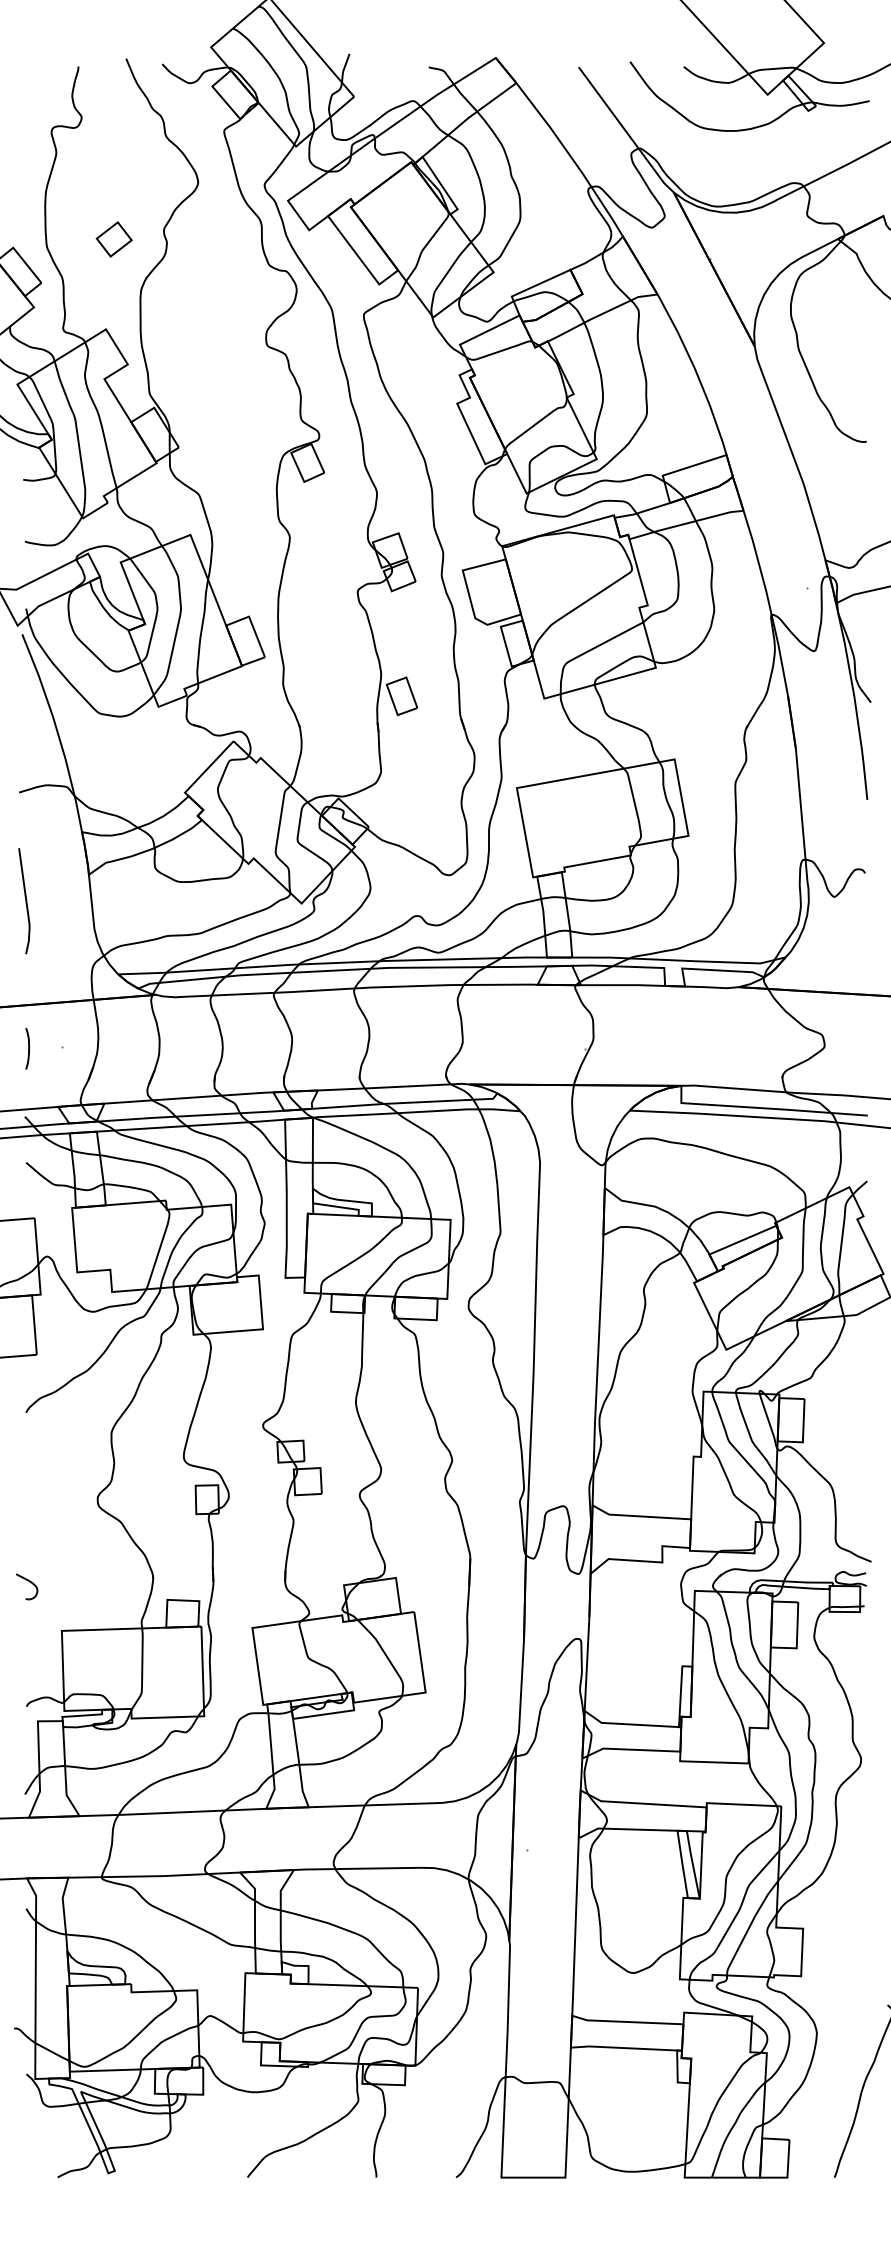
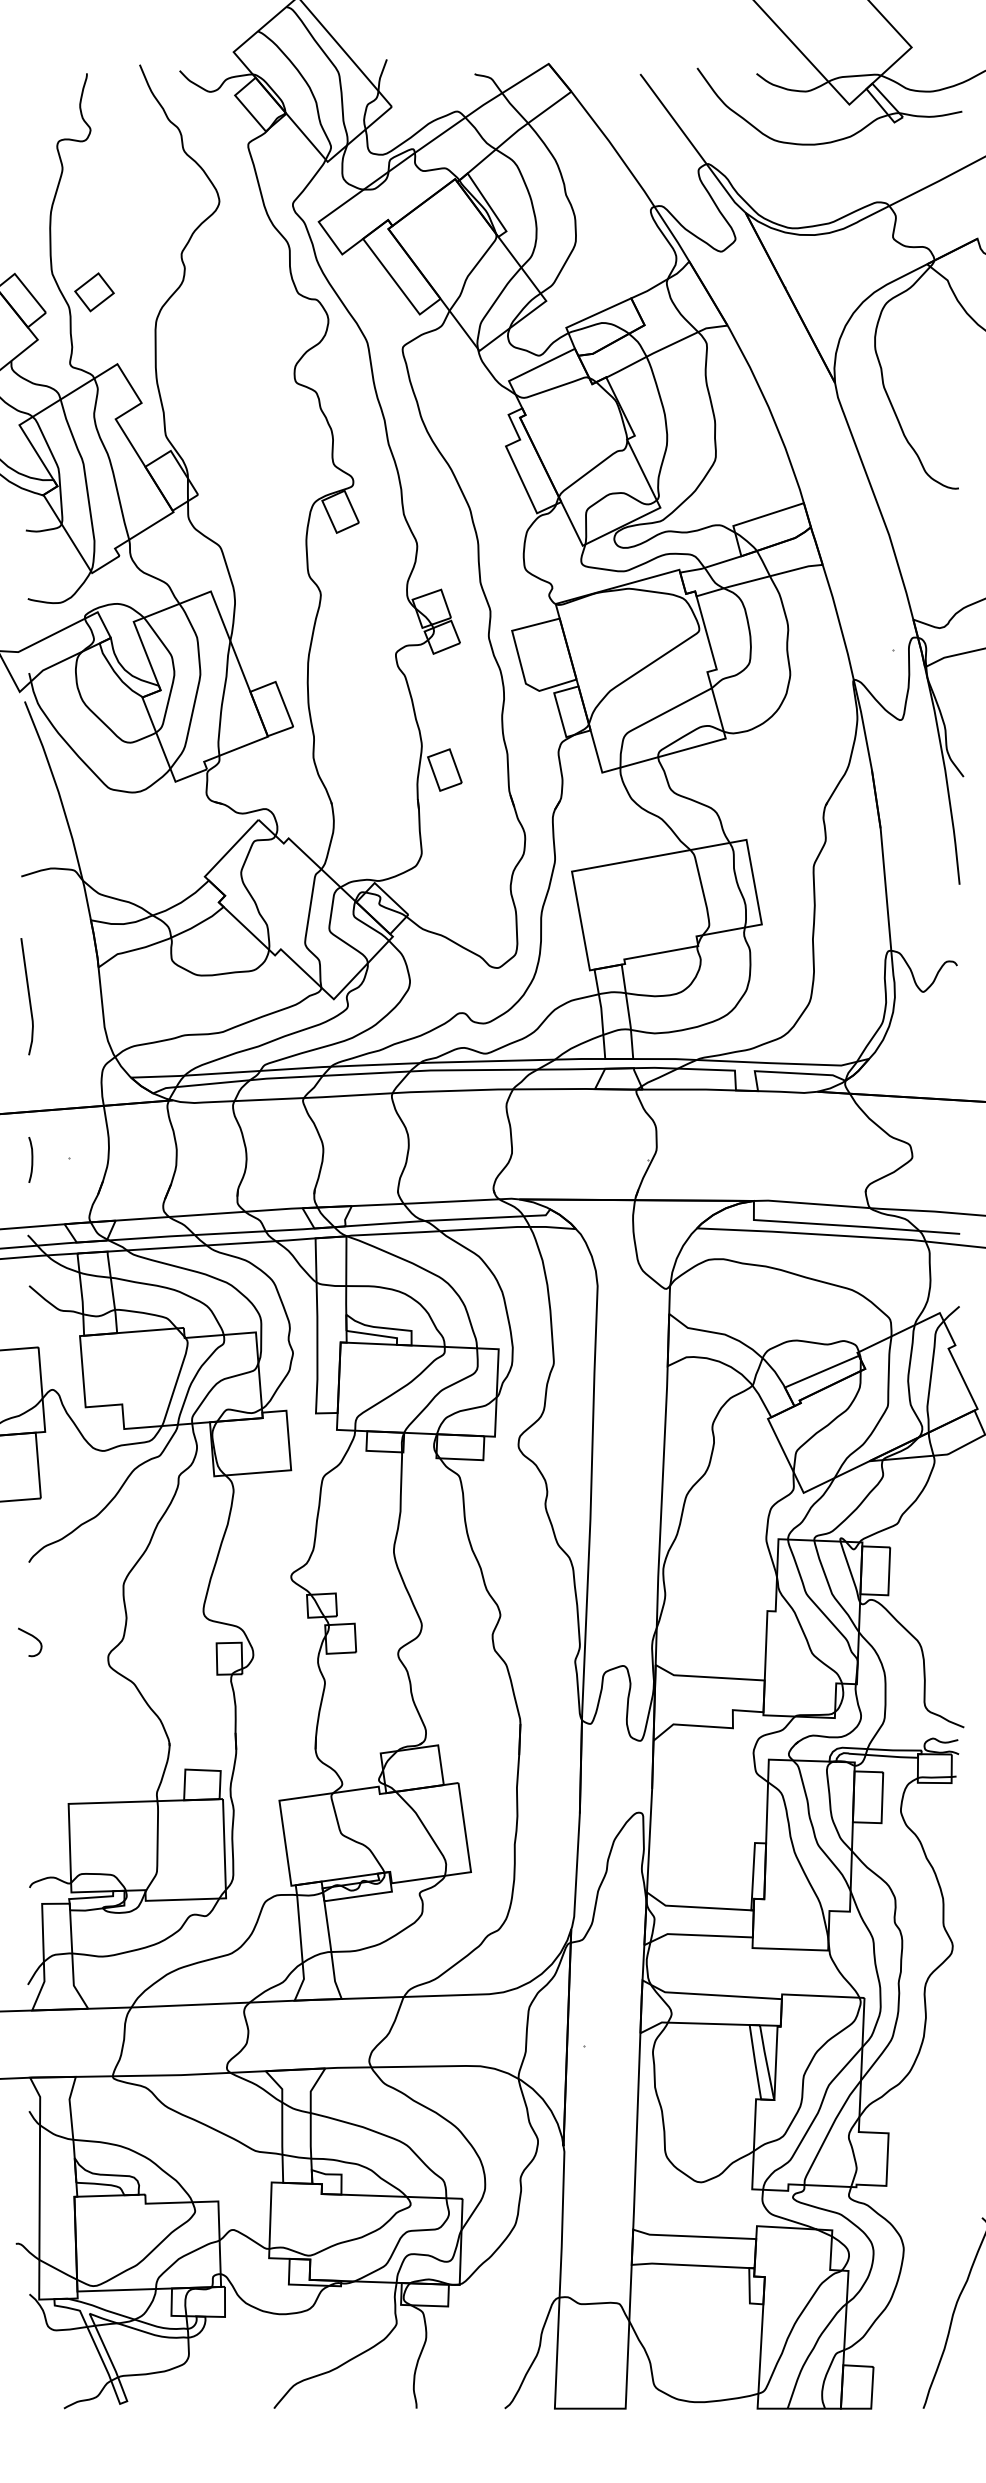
part: (113, 239) -> (93, 292), moved
curve: (29, 1582) -> (32, 1637), moved

